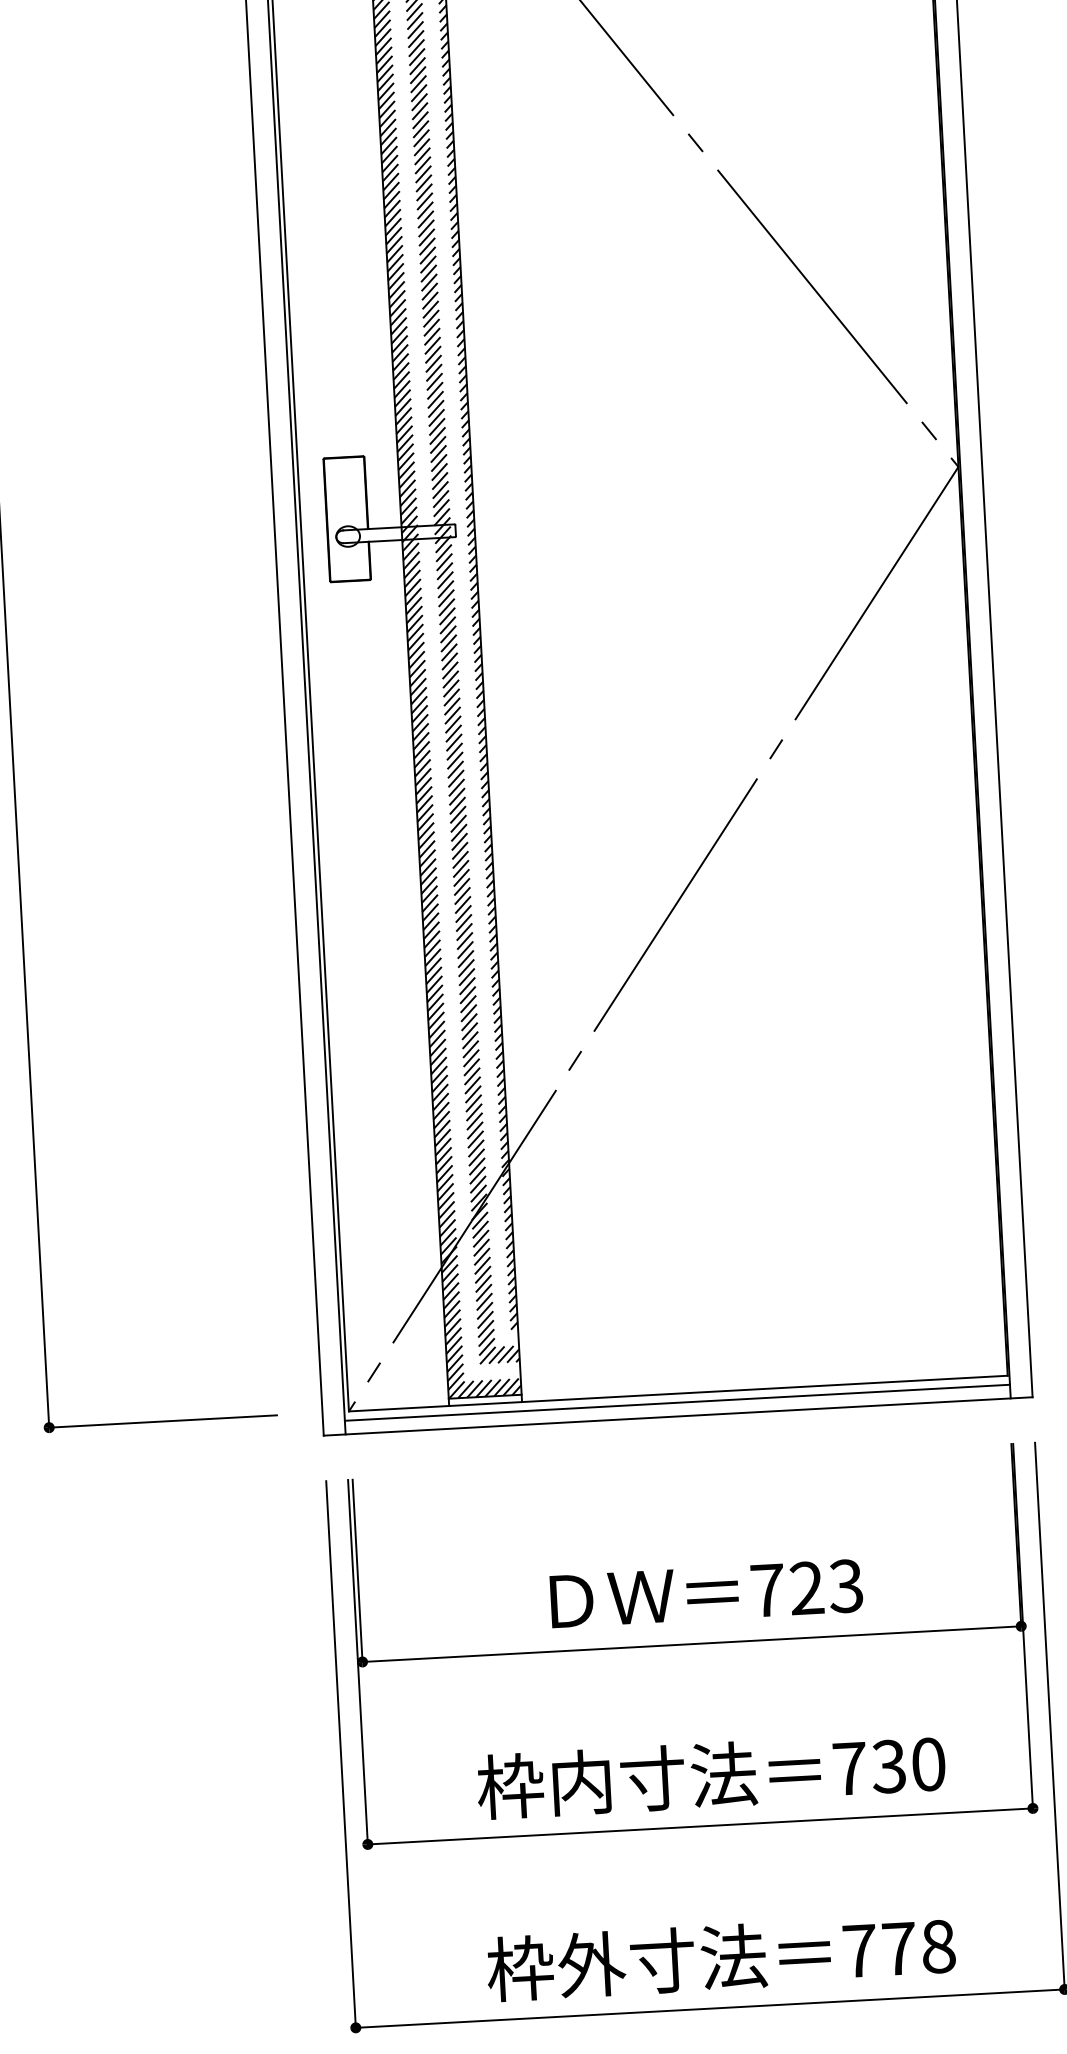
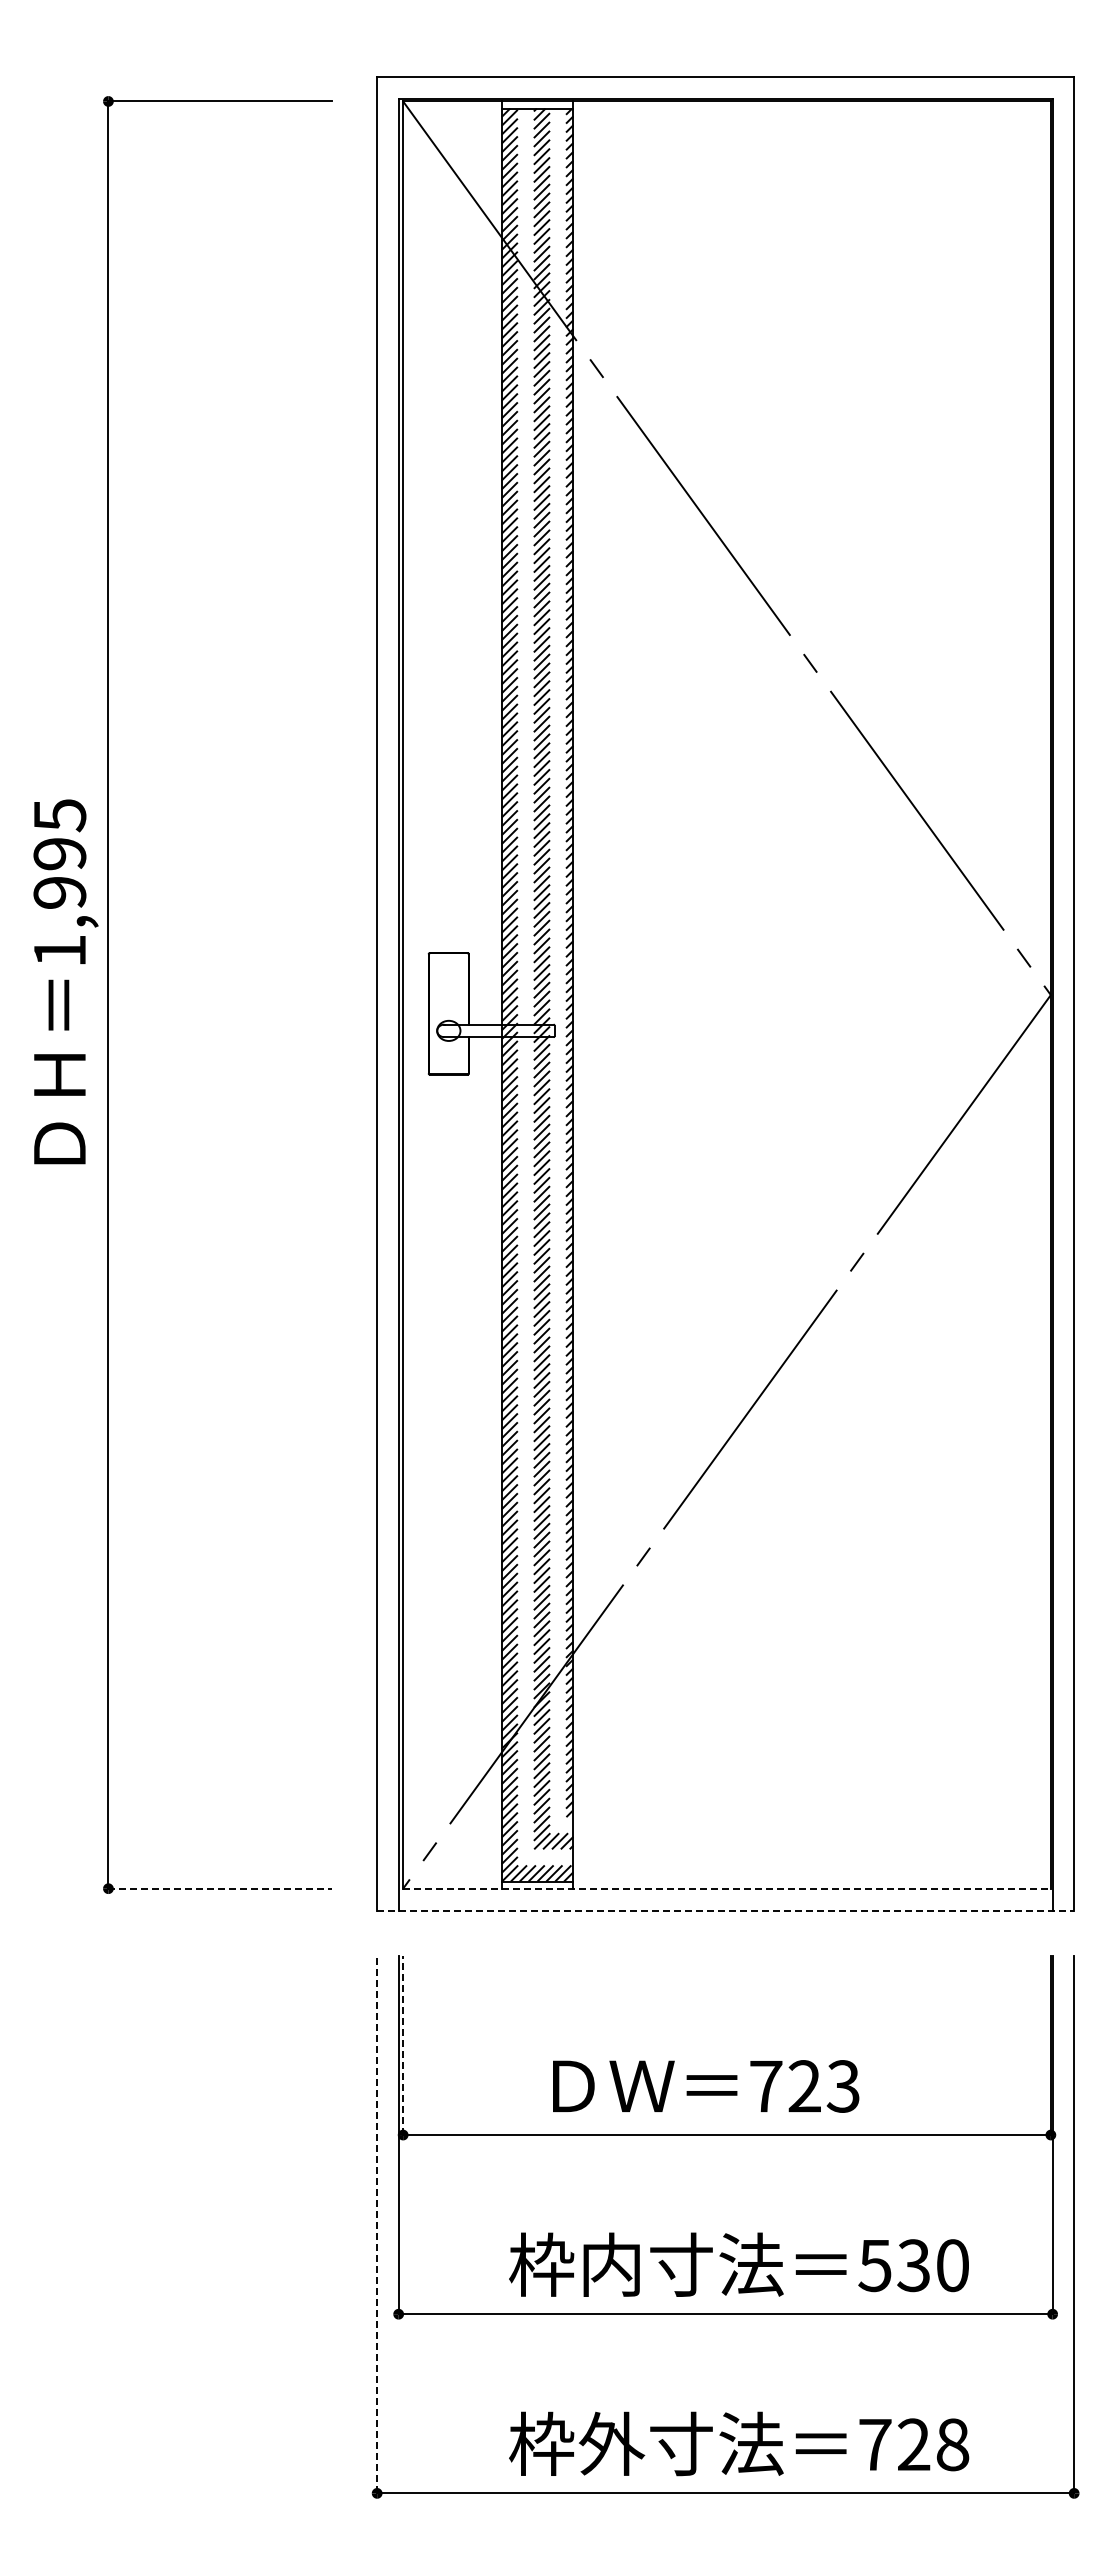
line: (678, 1393) -> (727, 1888), solid -> dashed
line: (677, 1402) -> (725, 1897), removed
line: (679, 1416) -> (726, 1911), solid -> dashed
line: (163, 1421) -> (220, 1888), solid -> dashed
line: (357, 1570) -> (403, 2045), solid -> dashed
text: (706, 1593) -> (706, 2086), moved
line: (341, 1754) -> (377, 2224), solid -> dashed
text: (849, 1769) -> (874, 2266), 730 -> 530
text: (899, 1948) -> (914, 2444), 778 -> 728

